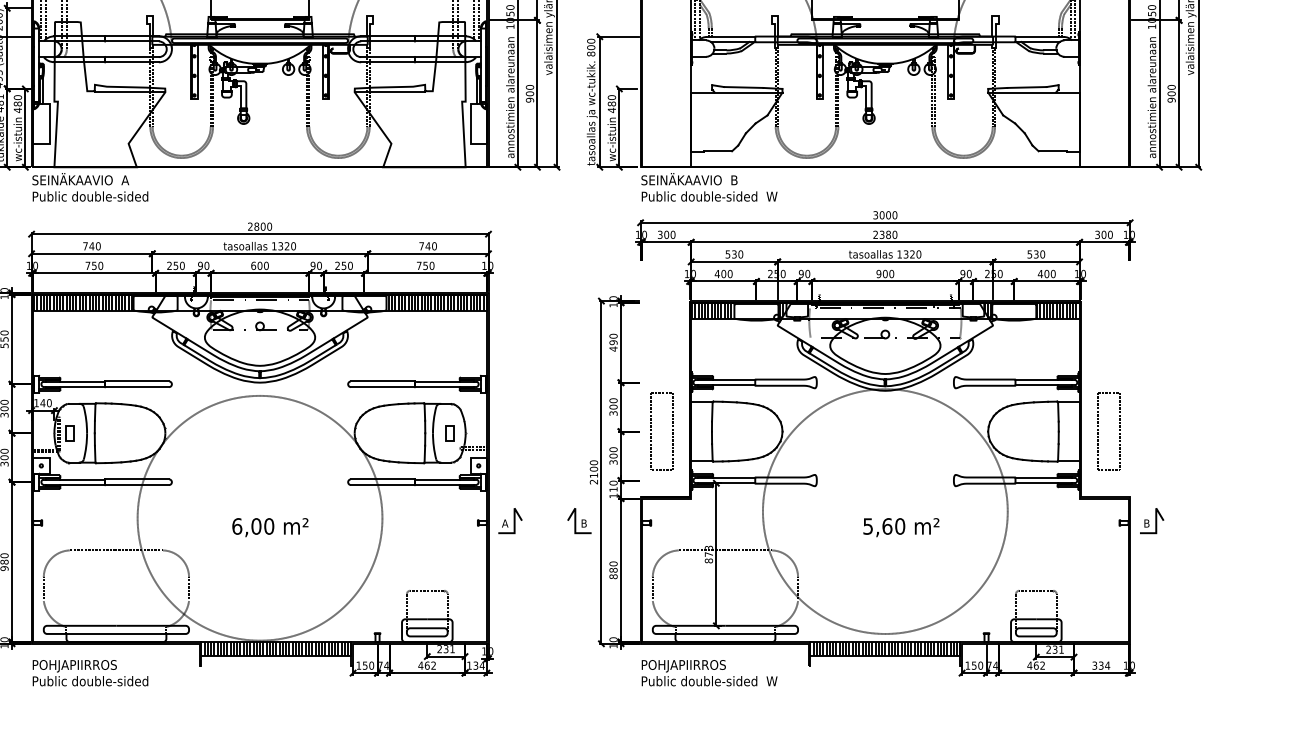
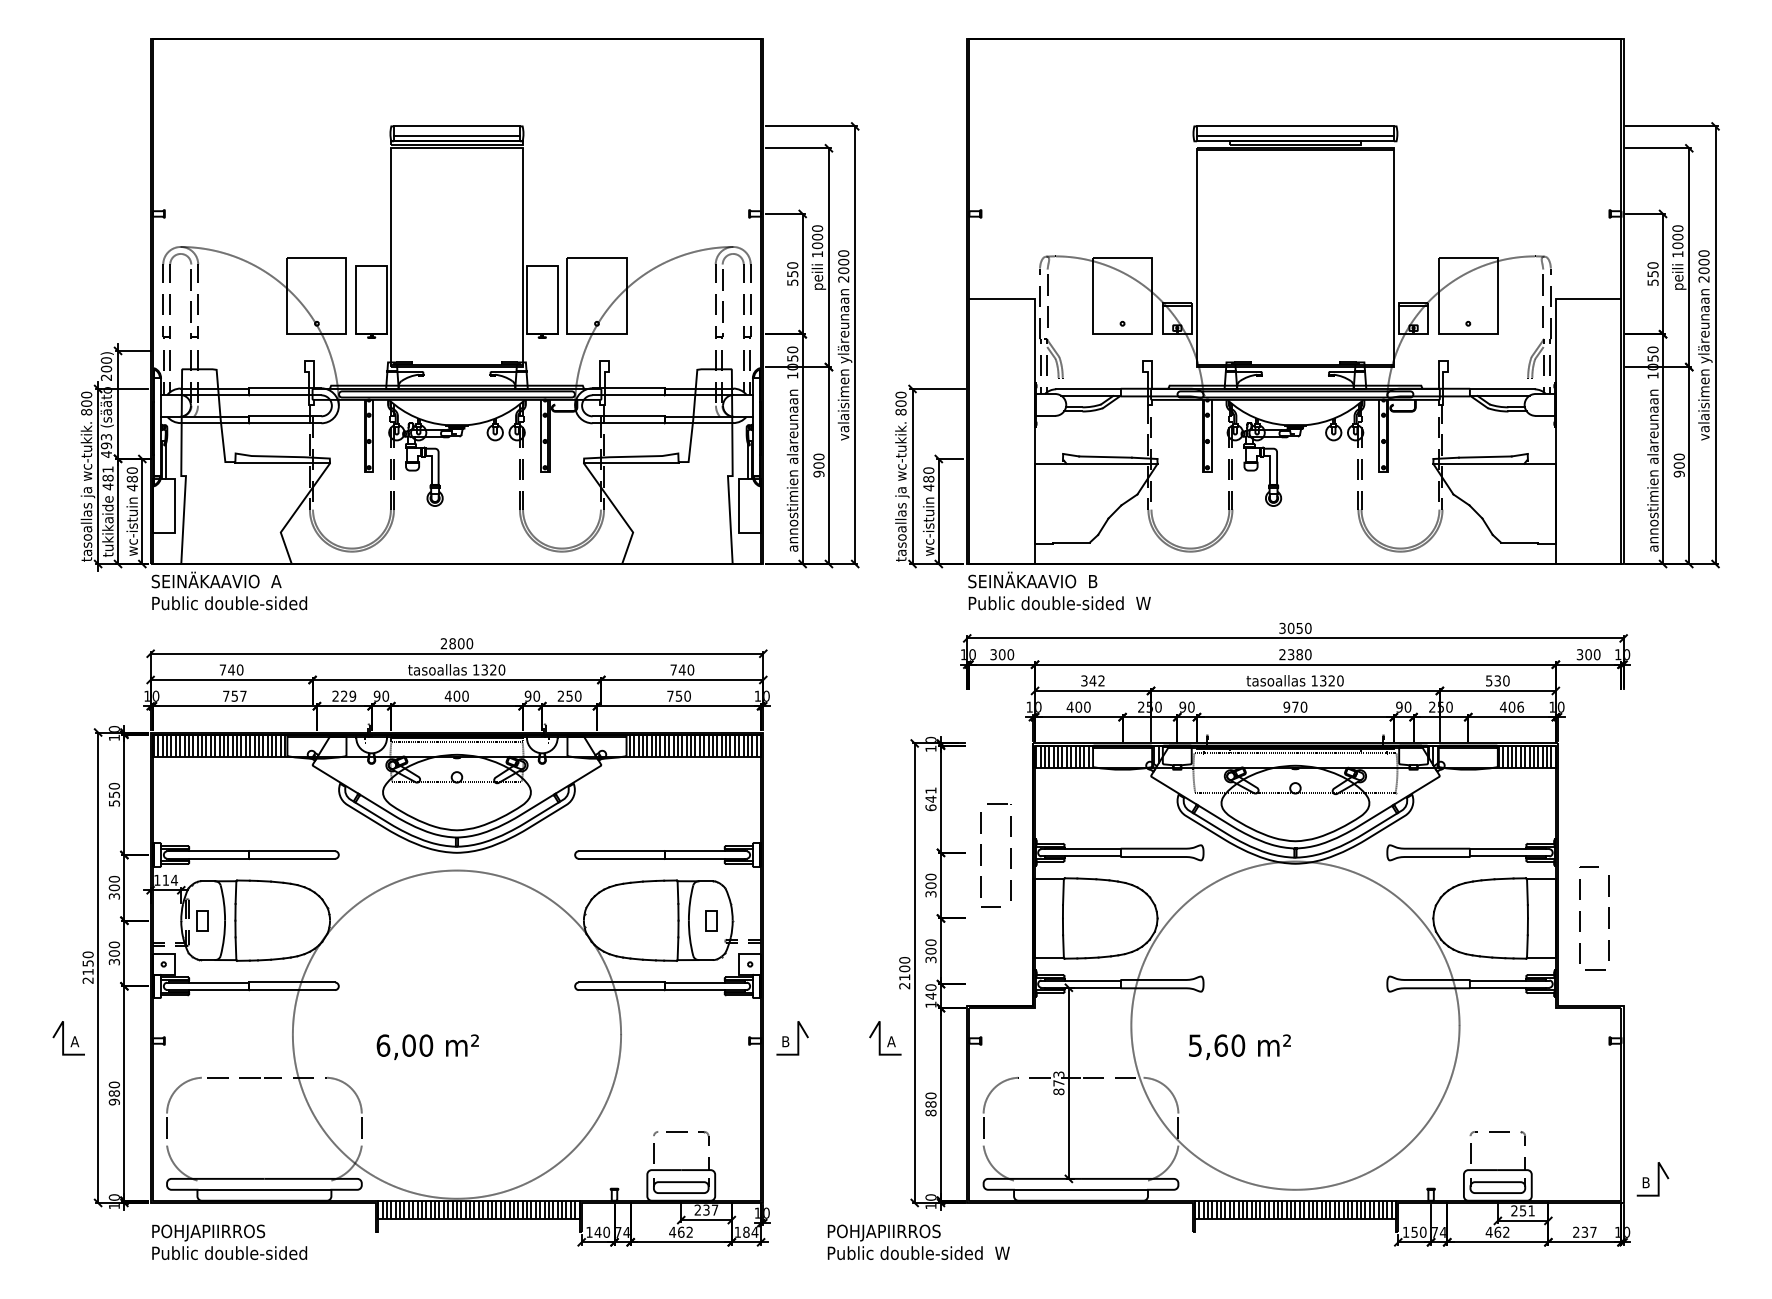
text: (888, 214) -> (1299, 627), 3000 -> 3050
text: (734, 254) -> (1092, 680), 530 -> 342
text: (100, 265) -> (243, 695), 750 -> 757
text: (179, 265) -> (348, 695), 250 -> 229
text: (252, 265) -> (447, 695), 600 -> 400
text: (885, 273) -> (1295, 706), 900 -> 970
text: (1053, 273) -> (1520, 706), 400 -> 406
text: (613, 342) -> (930, 799), 490 -> 641
text: (46, 402) -> (170, 879), 140 -> 114
part: (651, 431) -> (981, 855), moved
text: (613, 489) -> (930, 995), 110 -> 140
part: (1151, 521) -> (1652, 1179), moved
text: (505, 523) -> (785, 1041), A -> B
text: (584, 523) -> (891, 1041), B -> A
text: (270, 527) -> (427, 1046), moved
text: (901, 527) -> (1239, 1046), moved
text: (452, 648) -> (715, 1209), 231 -> 237
text: (1055, 649) -> (1523, 1210), 231 -> 251
text: (364, 665) -> (597, 1231), 150 -> 140
text: (475, 665) -> (746, 1231), 134 -> 184
text: (1100, 665) -> (1584, 1231), 334 -> 237
text: (709, 672) -> (918, 1241), moved

